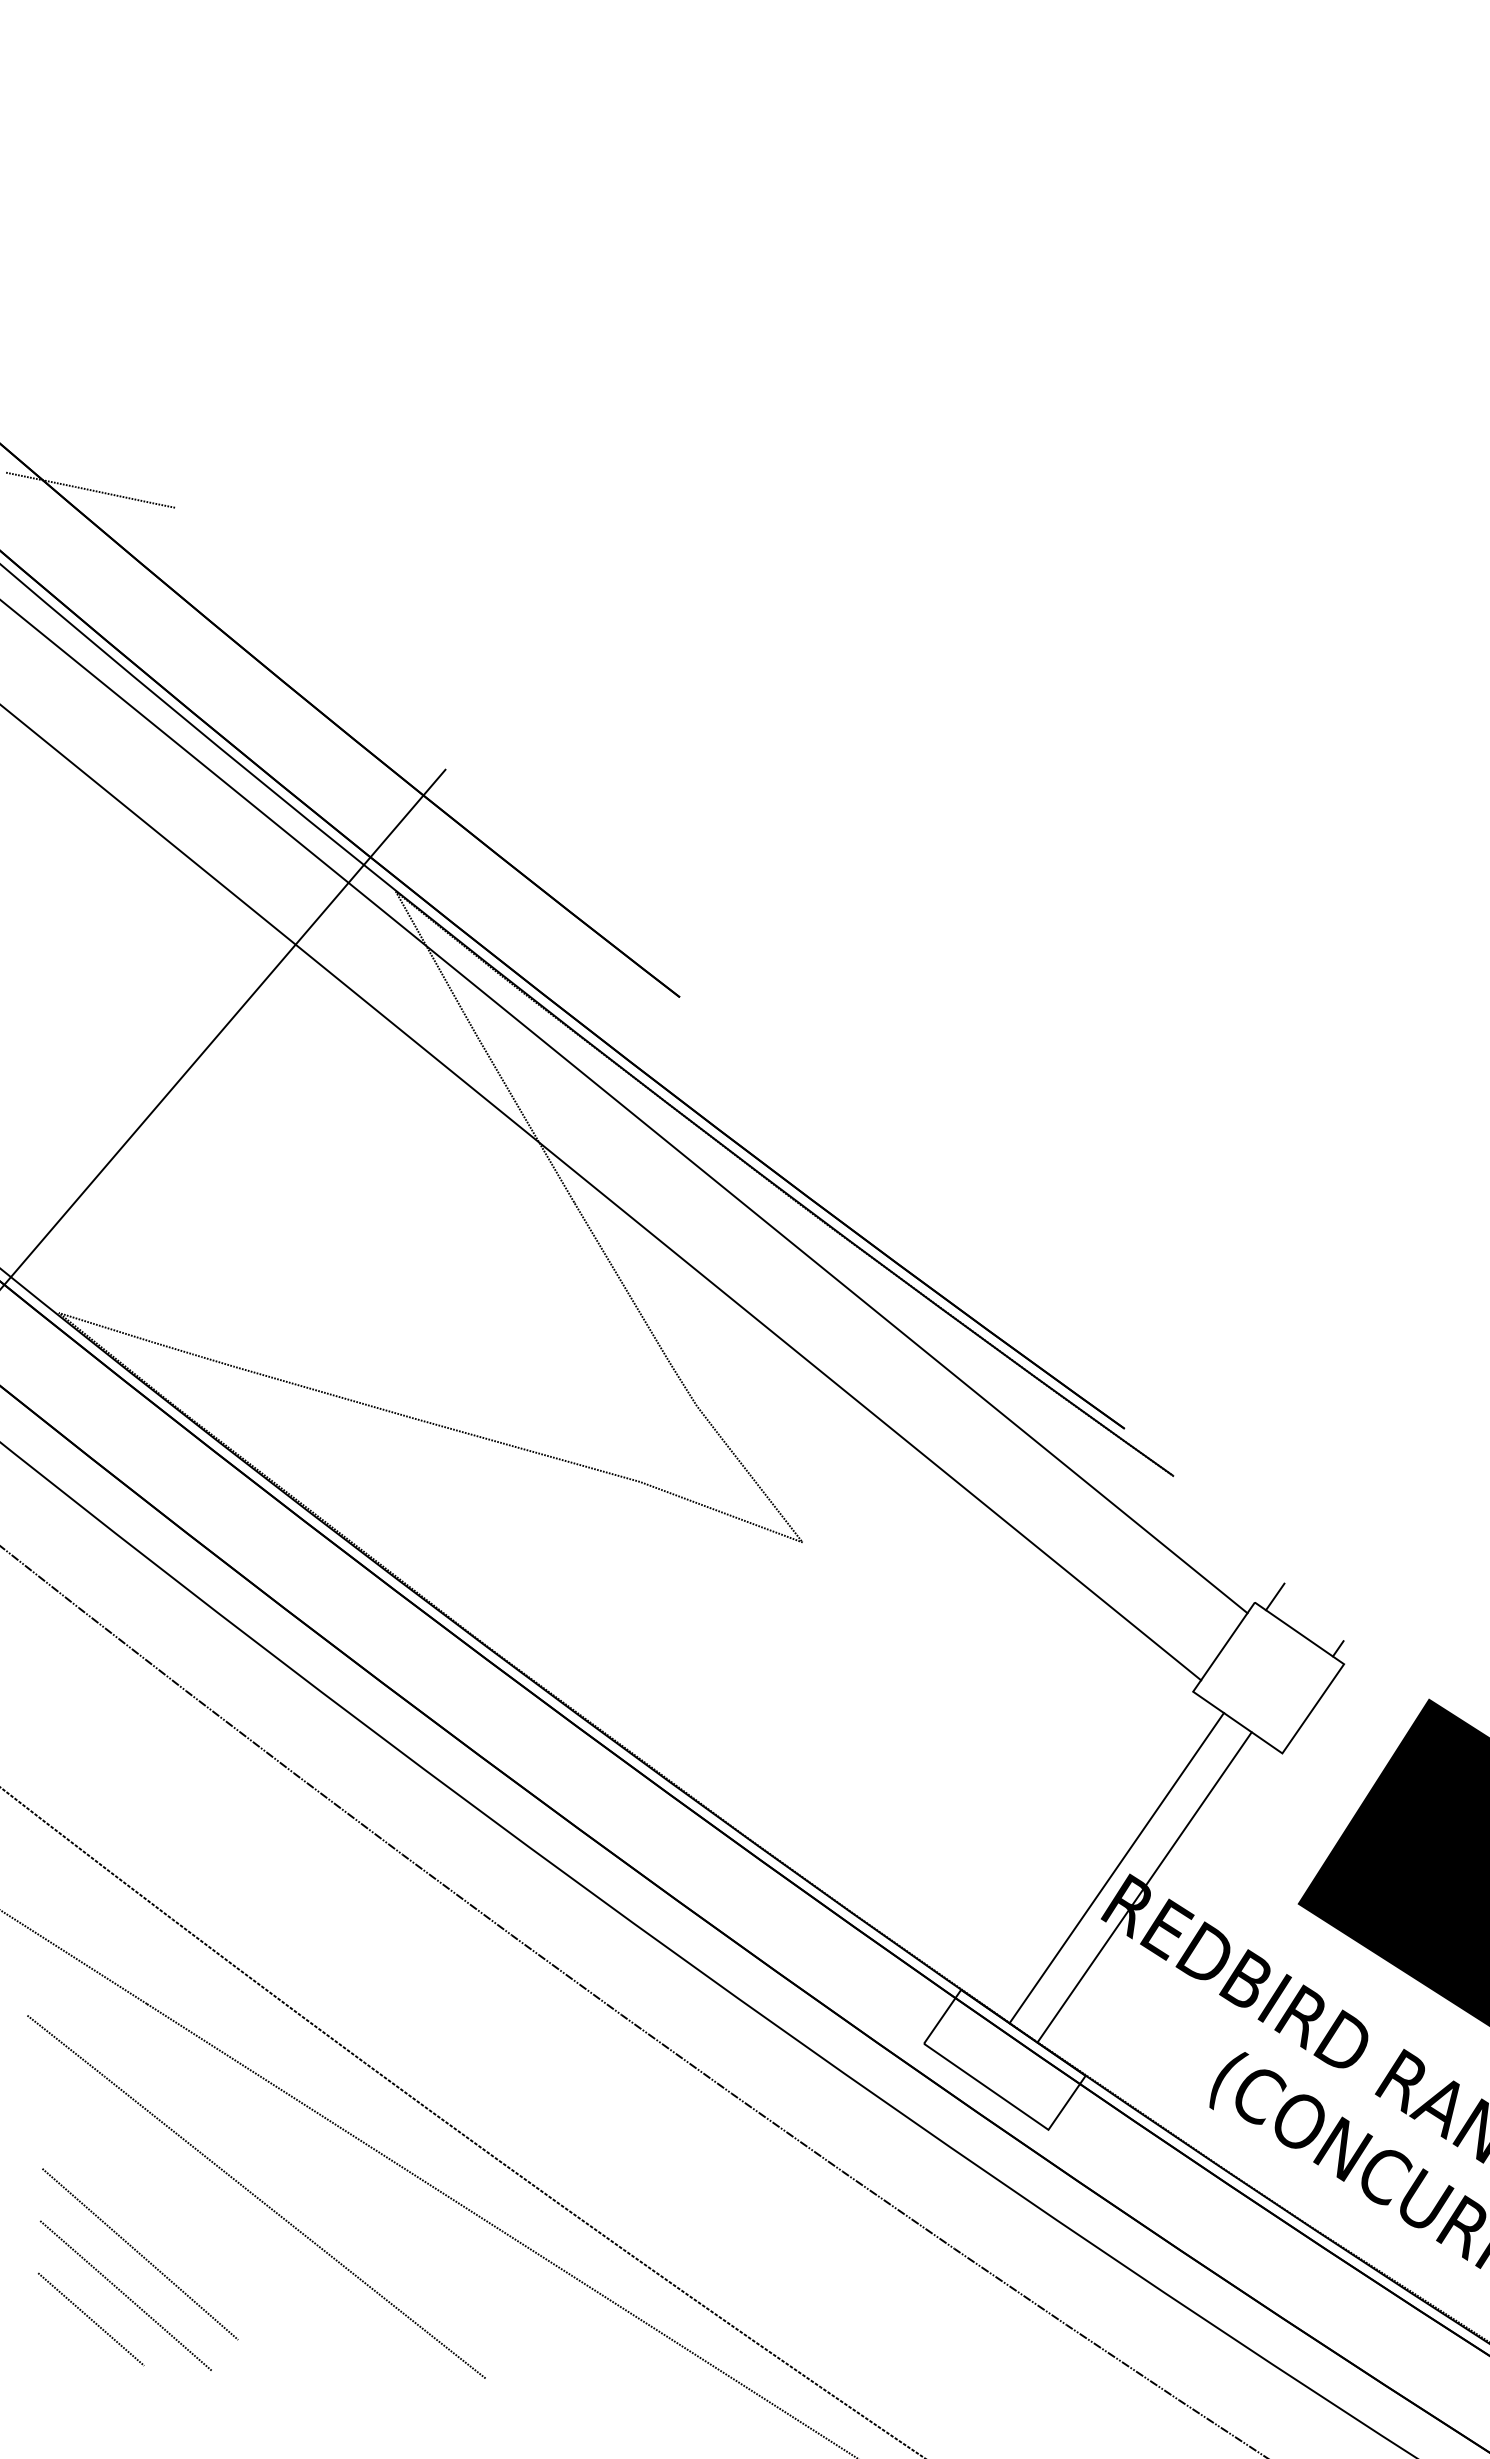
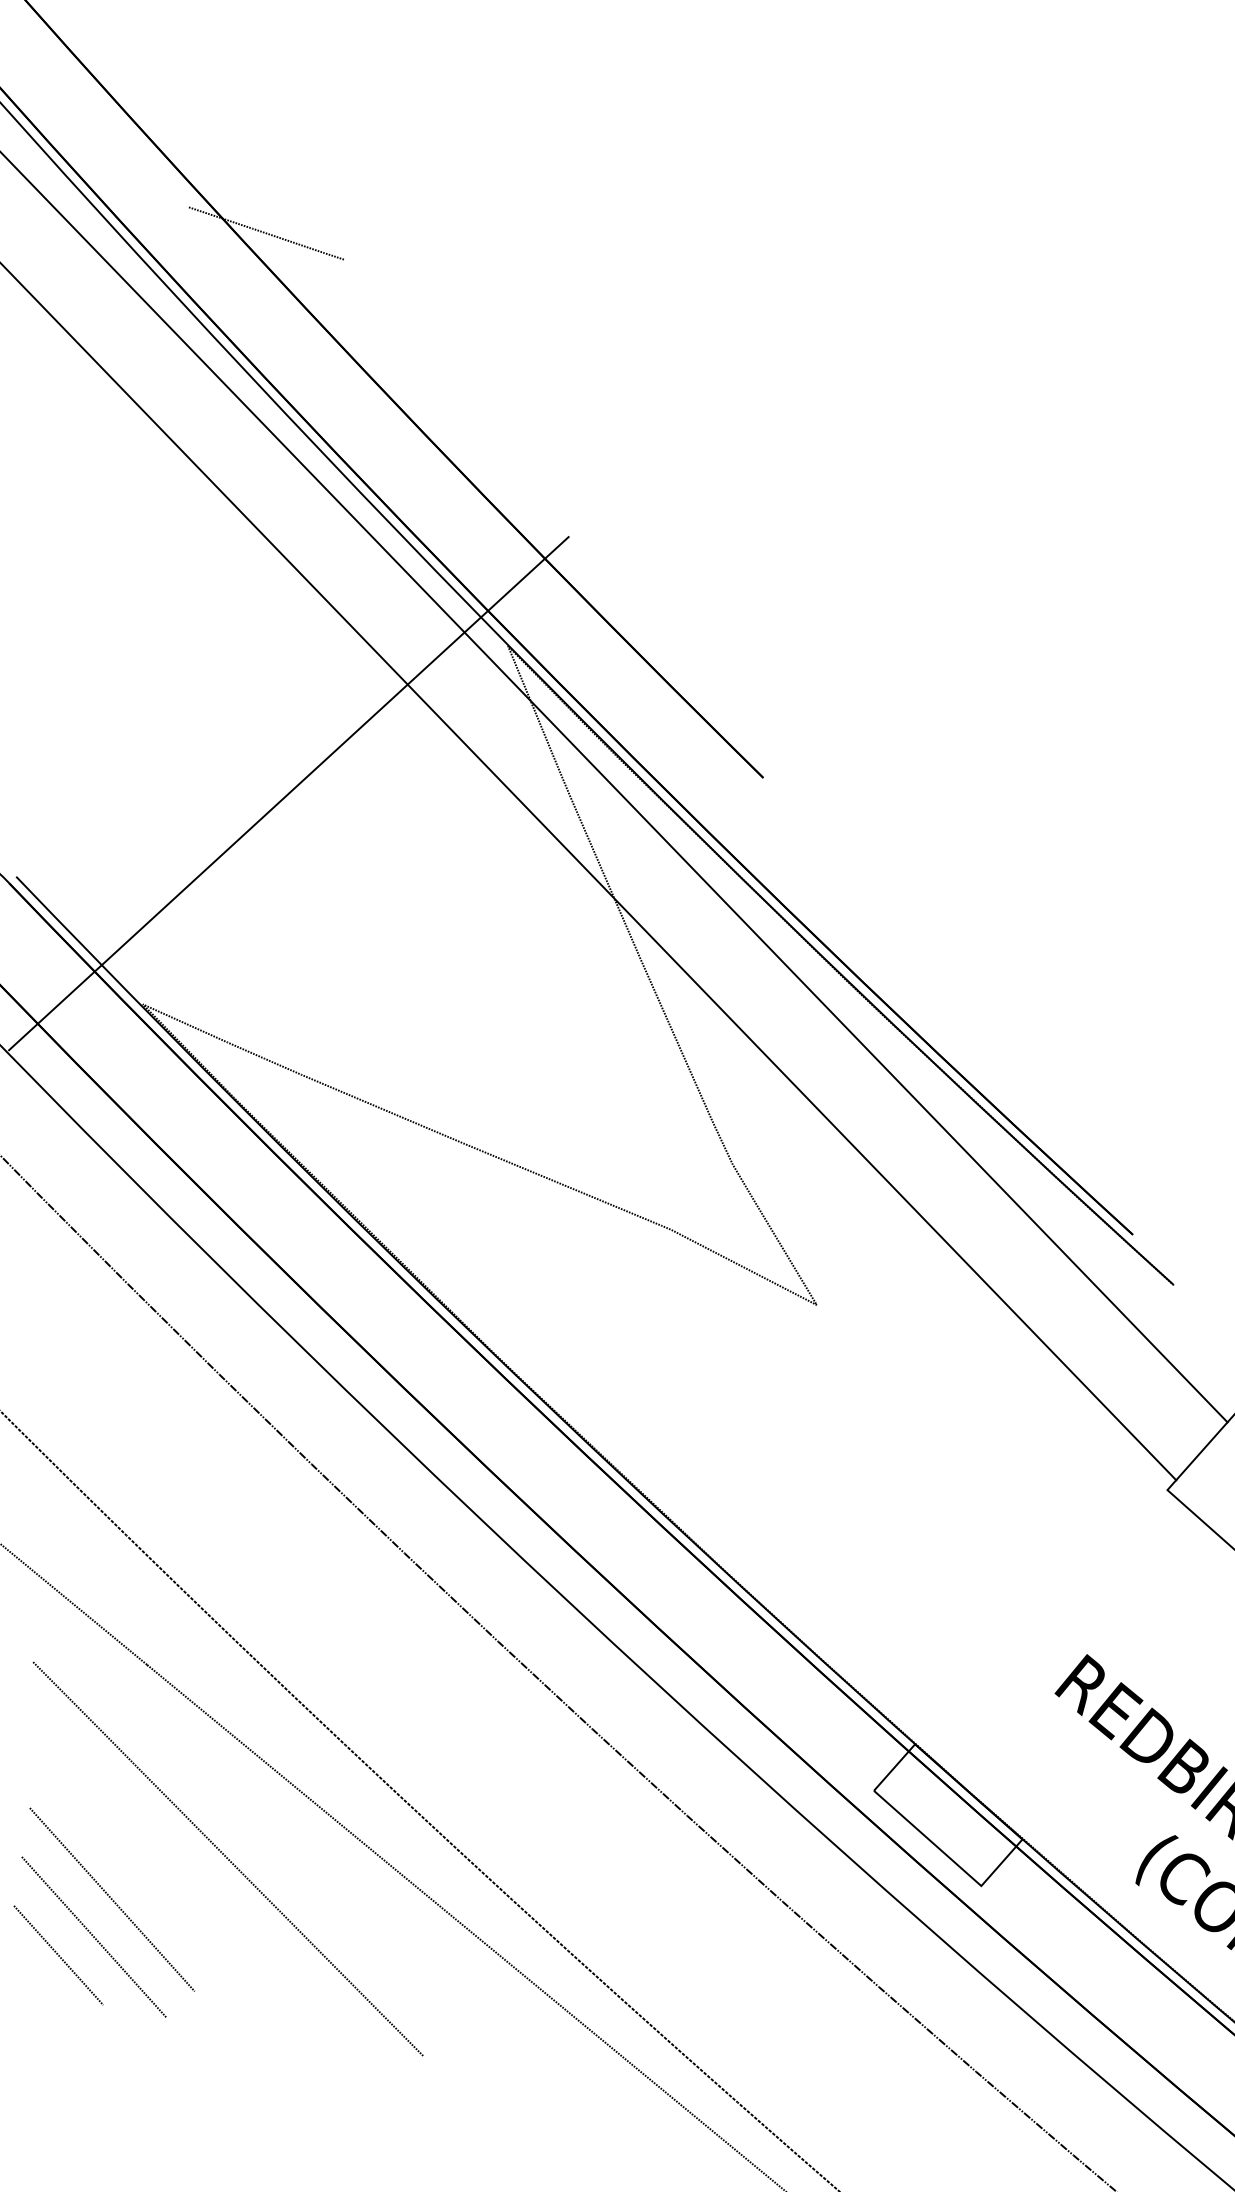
line: (1116, 1868) -> (1075, 1647), removed
line: (1144, 1887) -> (1099, 1668), removed

